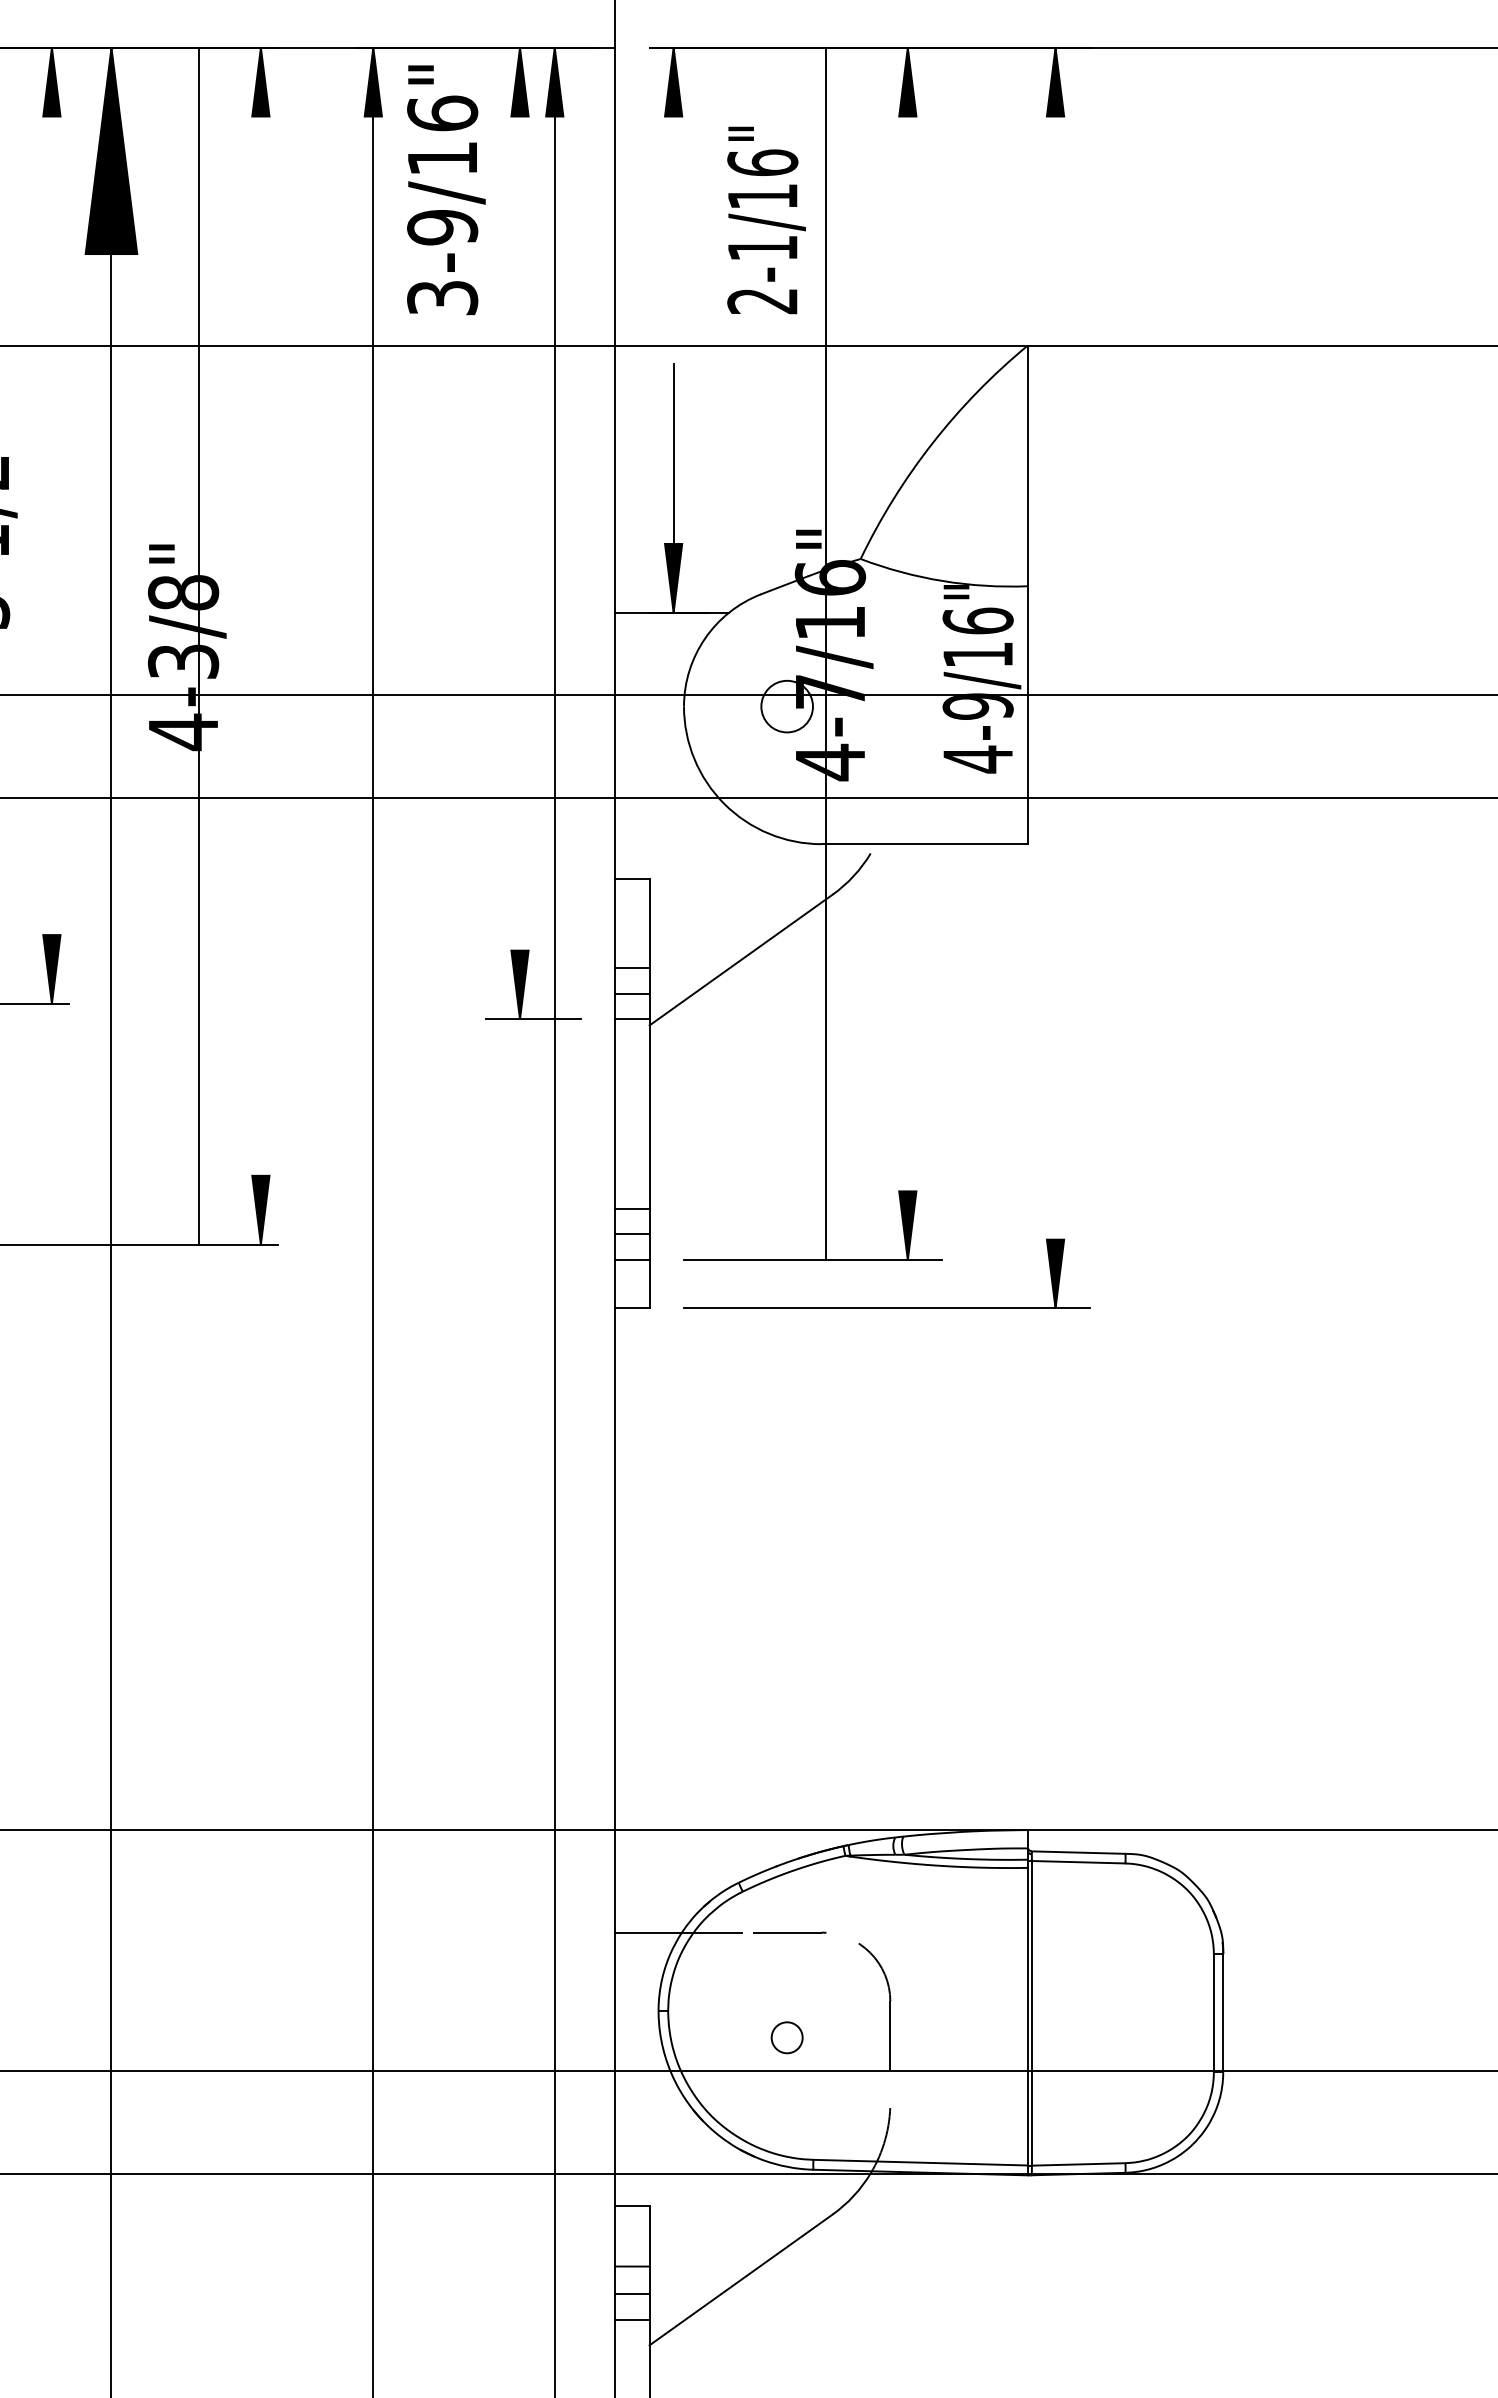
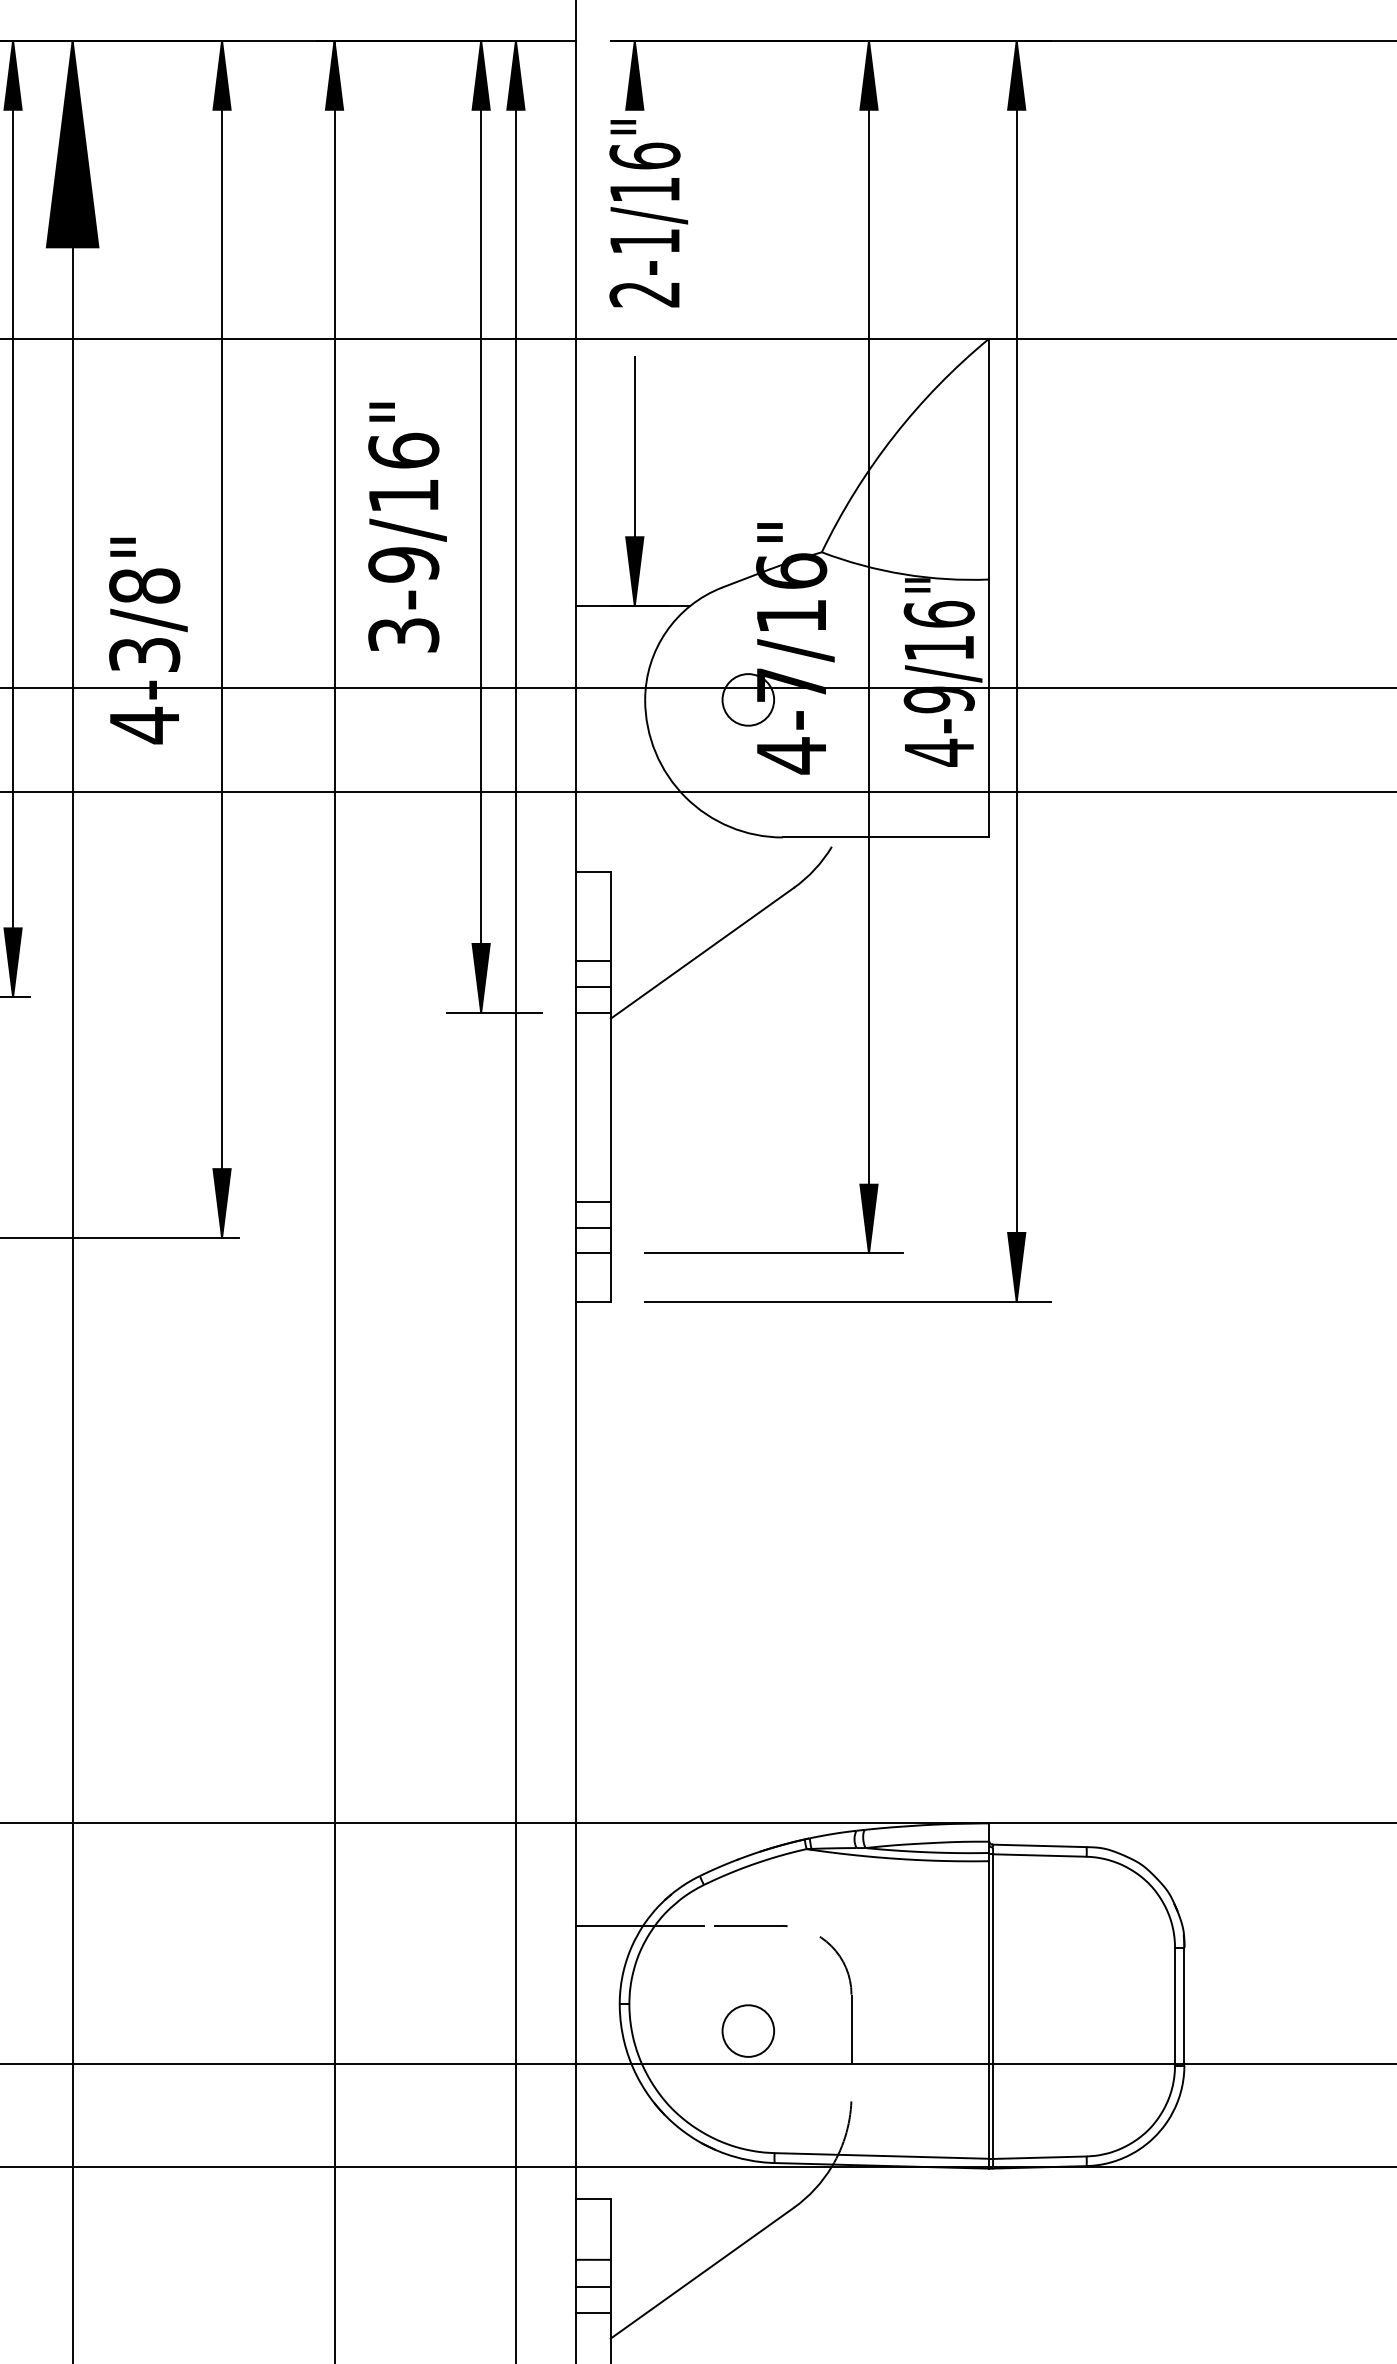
text: (446, 190) -> (407, 527), moved
text: (766, 220) -> (648, 213), moved
line: (51, 525) -> (12, 518), added
line: (520, 533) -> (481, 526), added
line: (198, 645) -> (221, 638), moved
line: (825, 653) -> (868, 646), moved
line: (1055, 677) -> (1016, 670), added
circle: (786, 2037) -> (747, 2030), size x1.67

